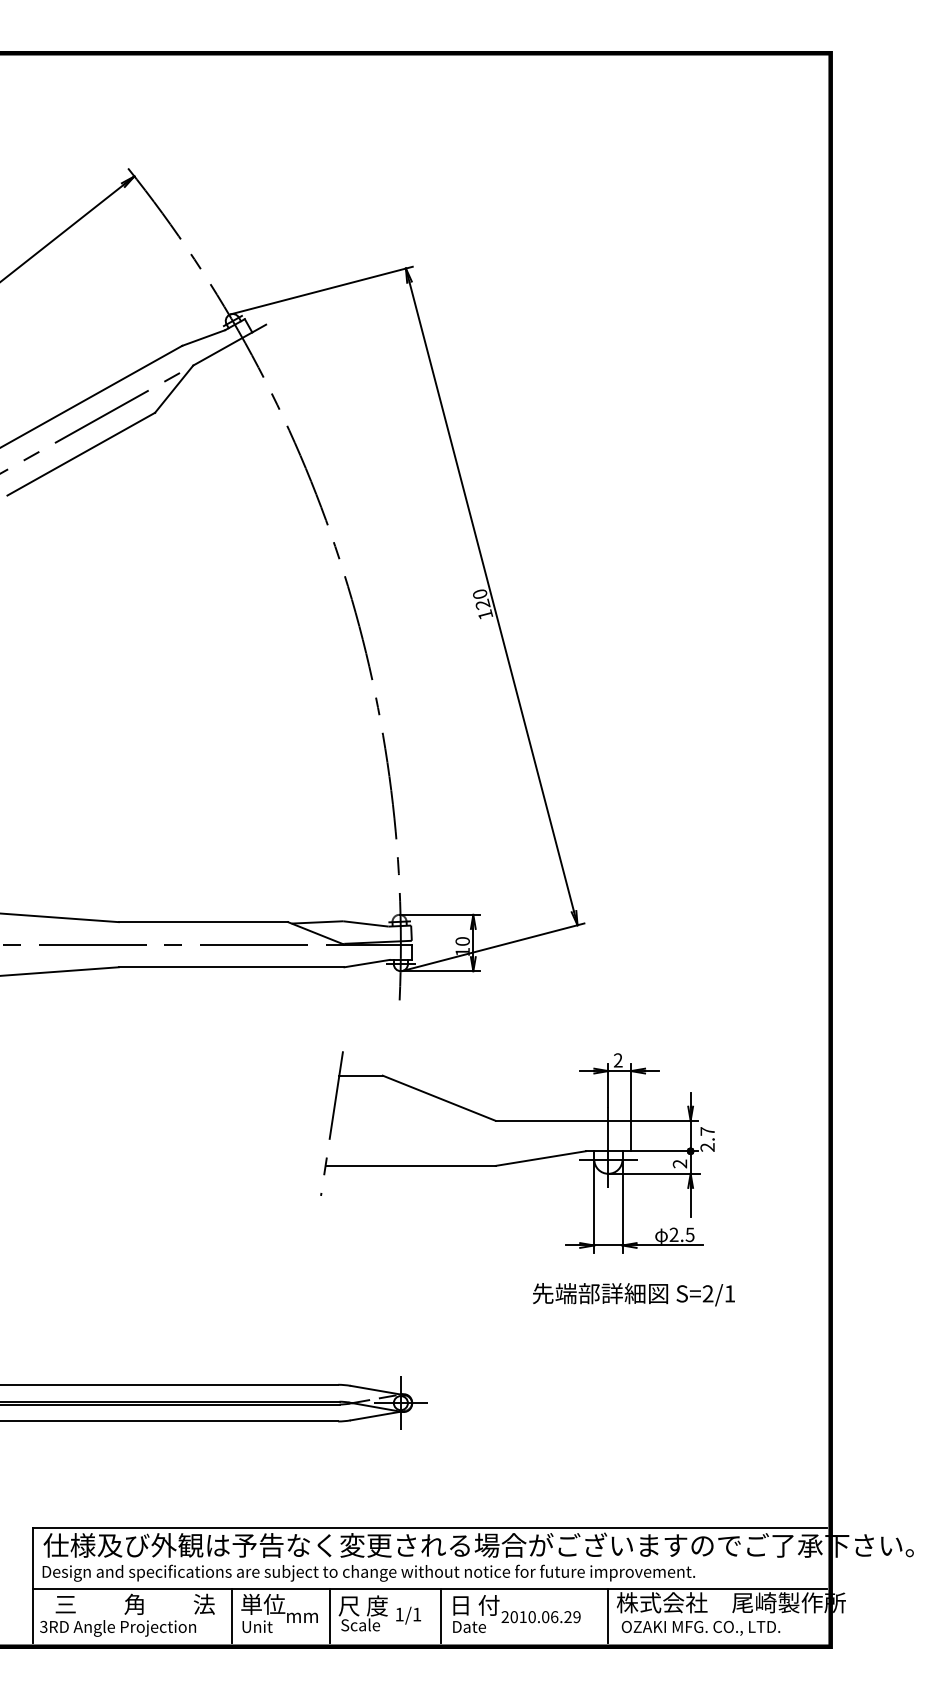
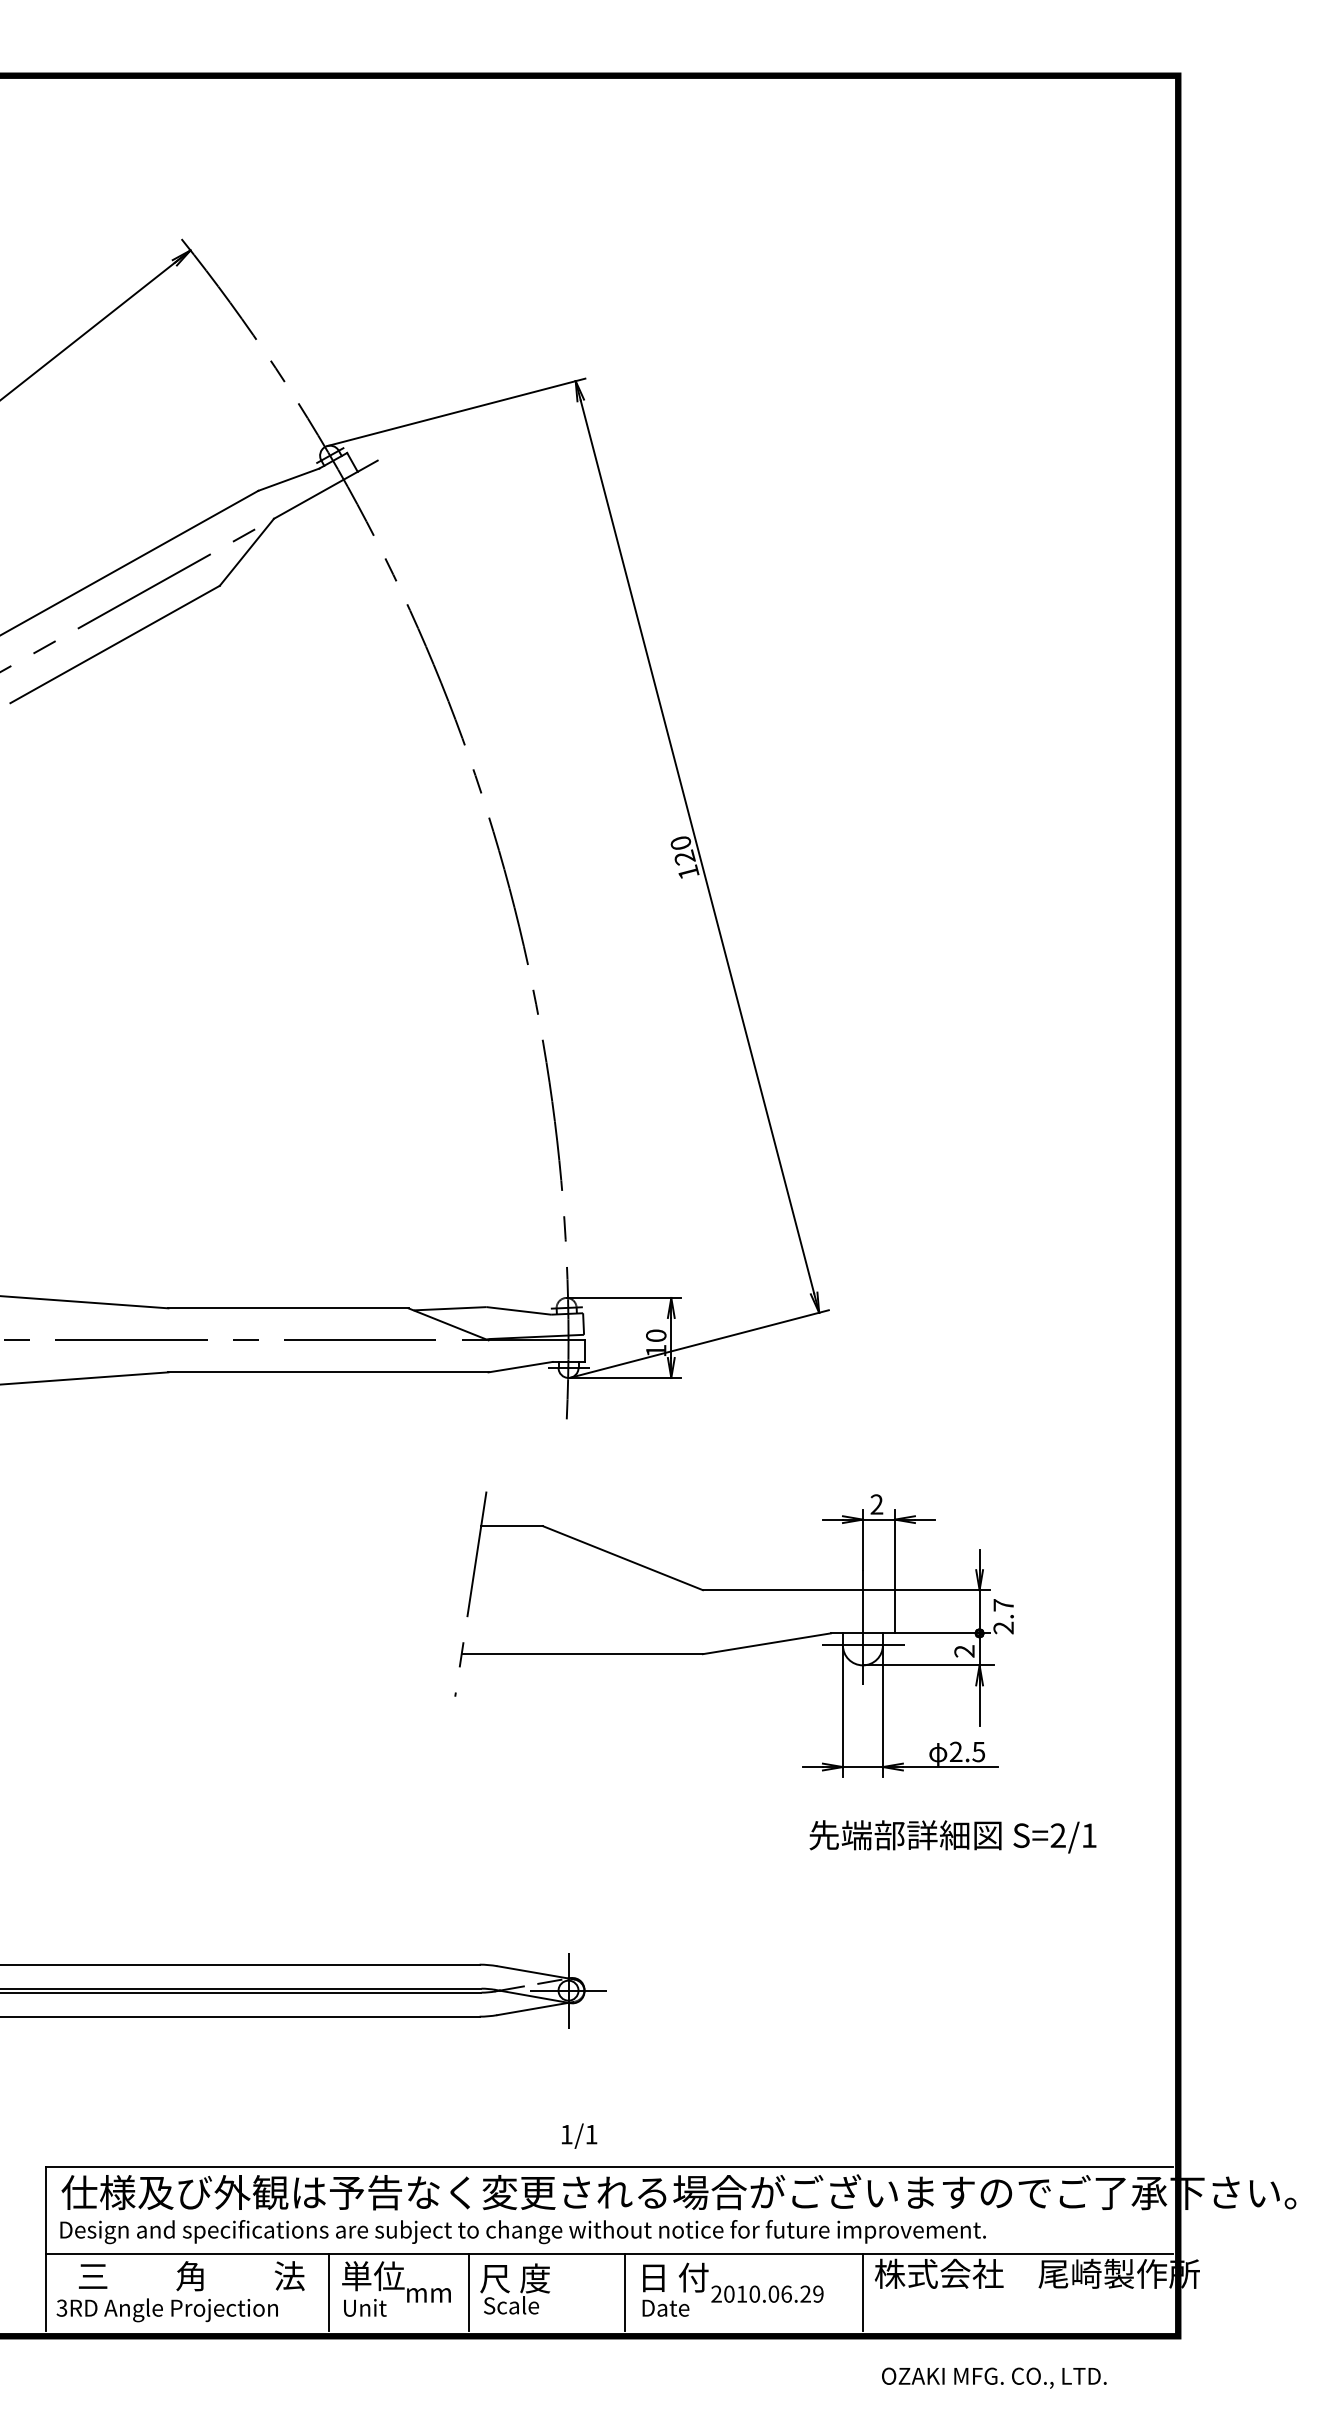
text: (633, 1294) -> (952, 1836), moved
text: (408, 1615) -> (579, 2135), moved
text: (700, 1627) -> (993, 2377), moved

